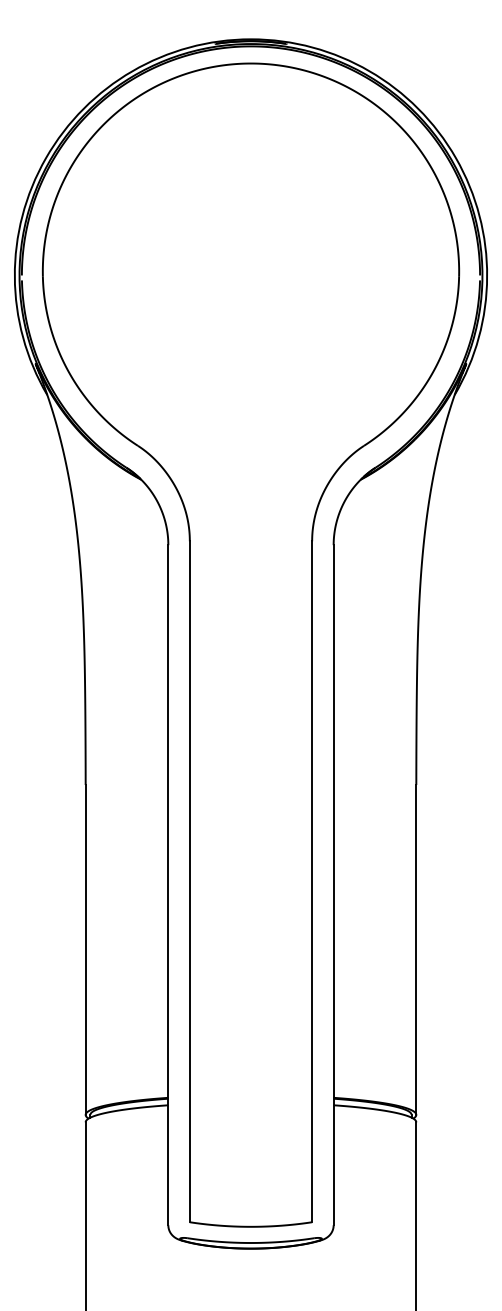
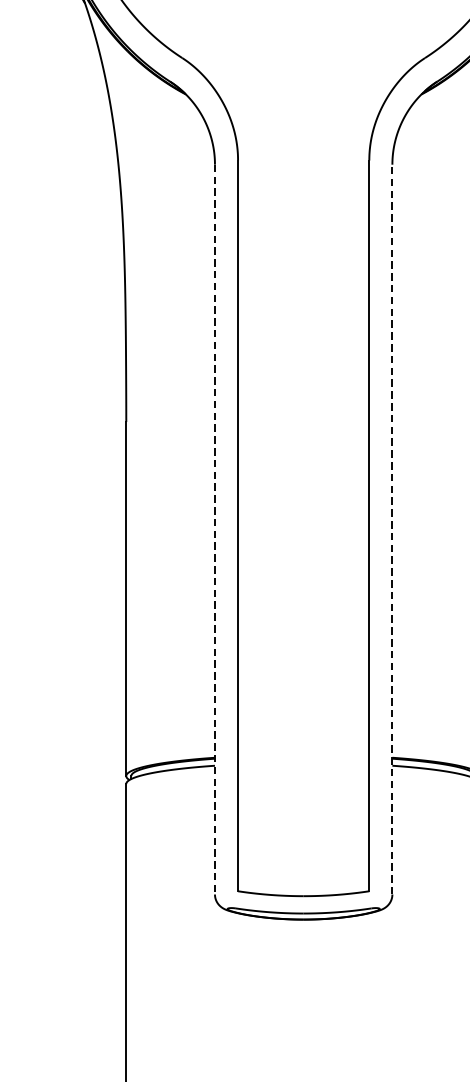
line: (333, 884) -> (392, 528), solid -> dashed
line: (168, 885) -> (215, 529), solid -> dashed

